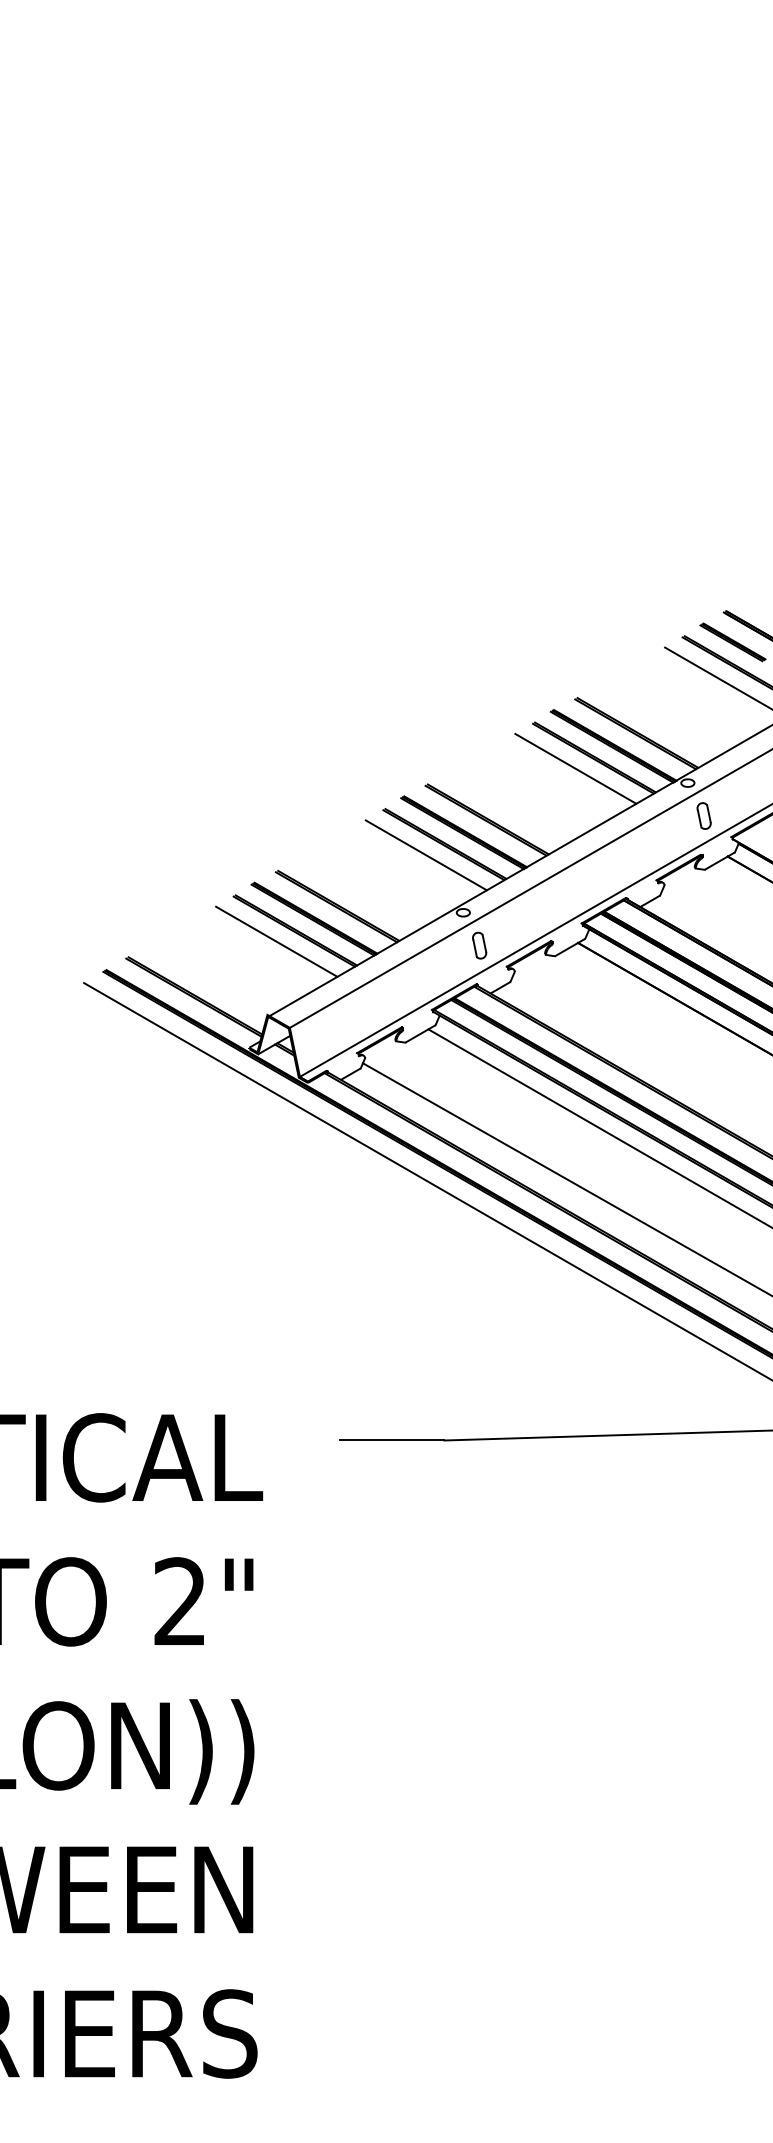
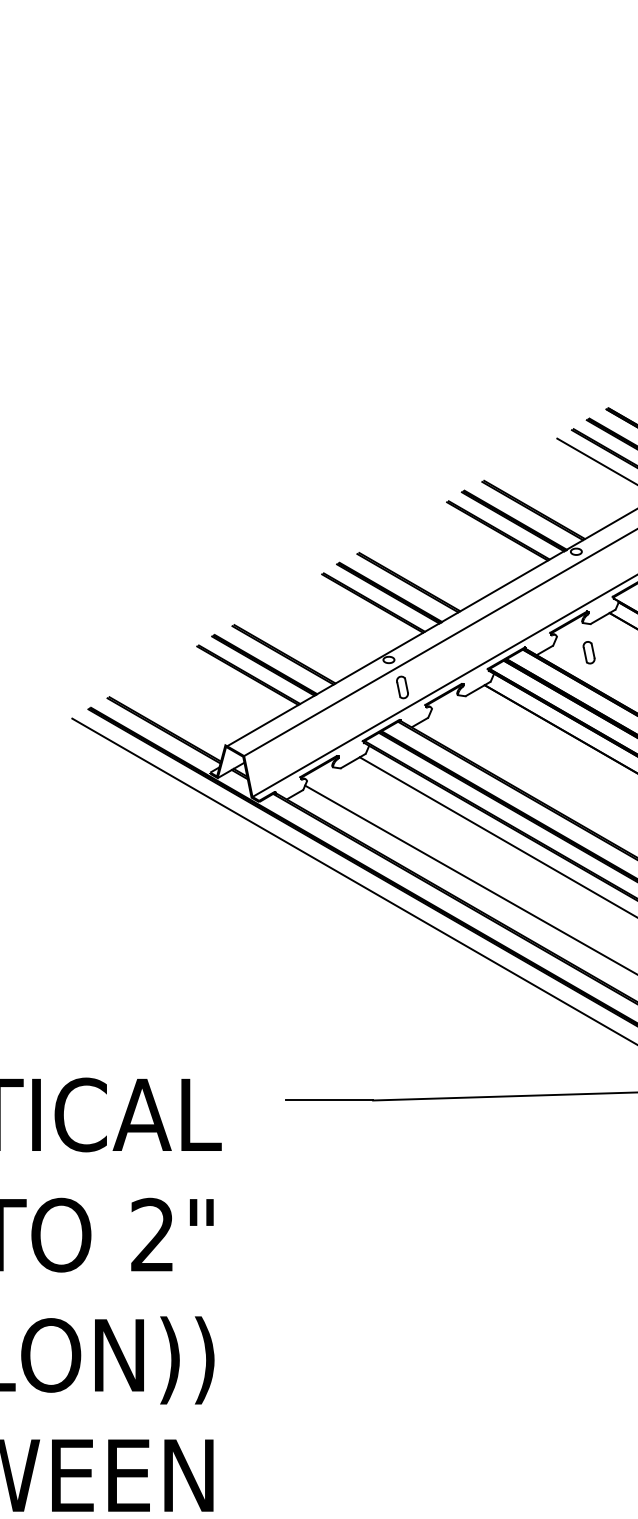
line: (575, 768) -> (482, 539), removed
part: (703, 815) -> (588, 652), moved
line: (425, 855) -> (357, 612), removed
line: (276, 941) -> (232, 683), removed

